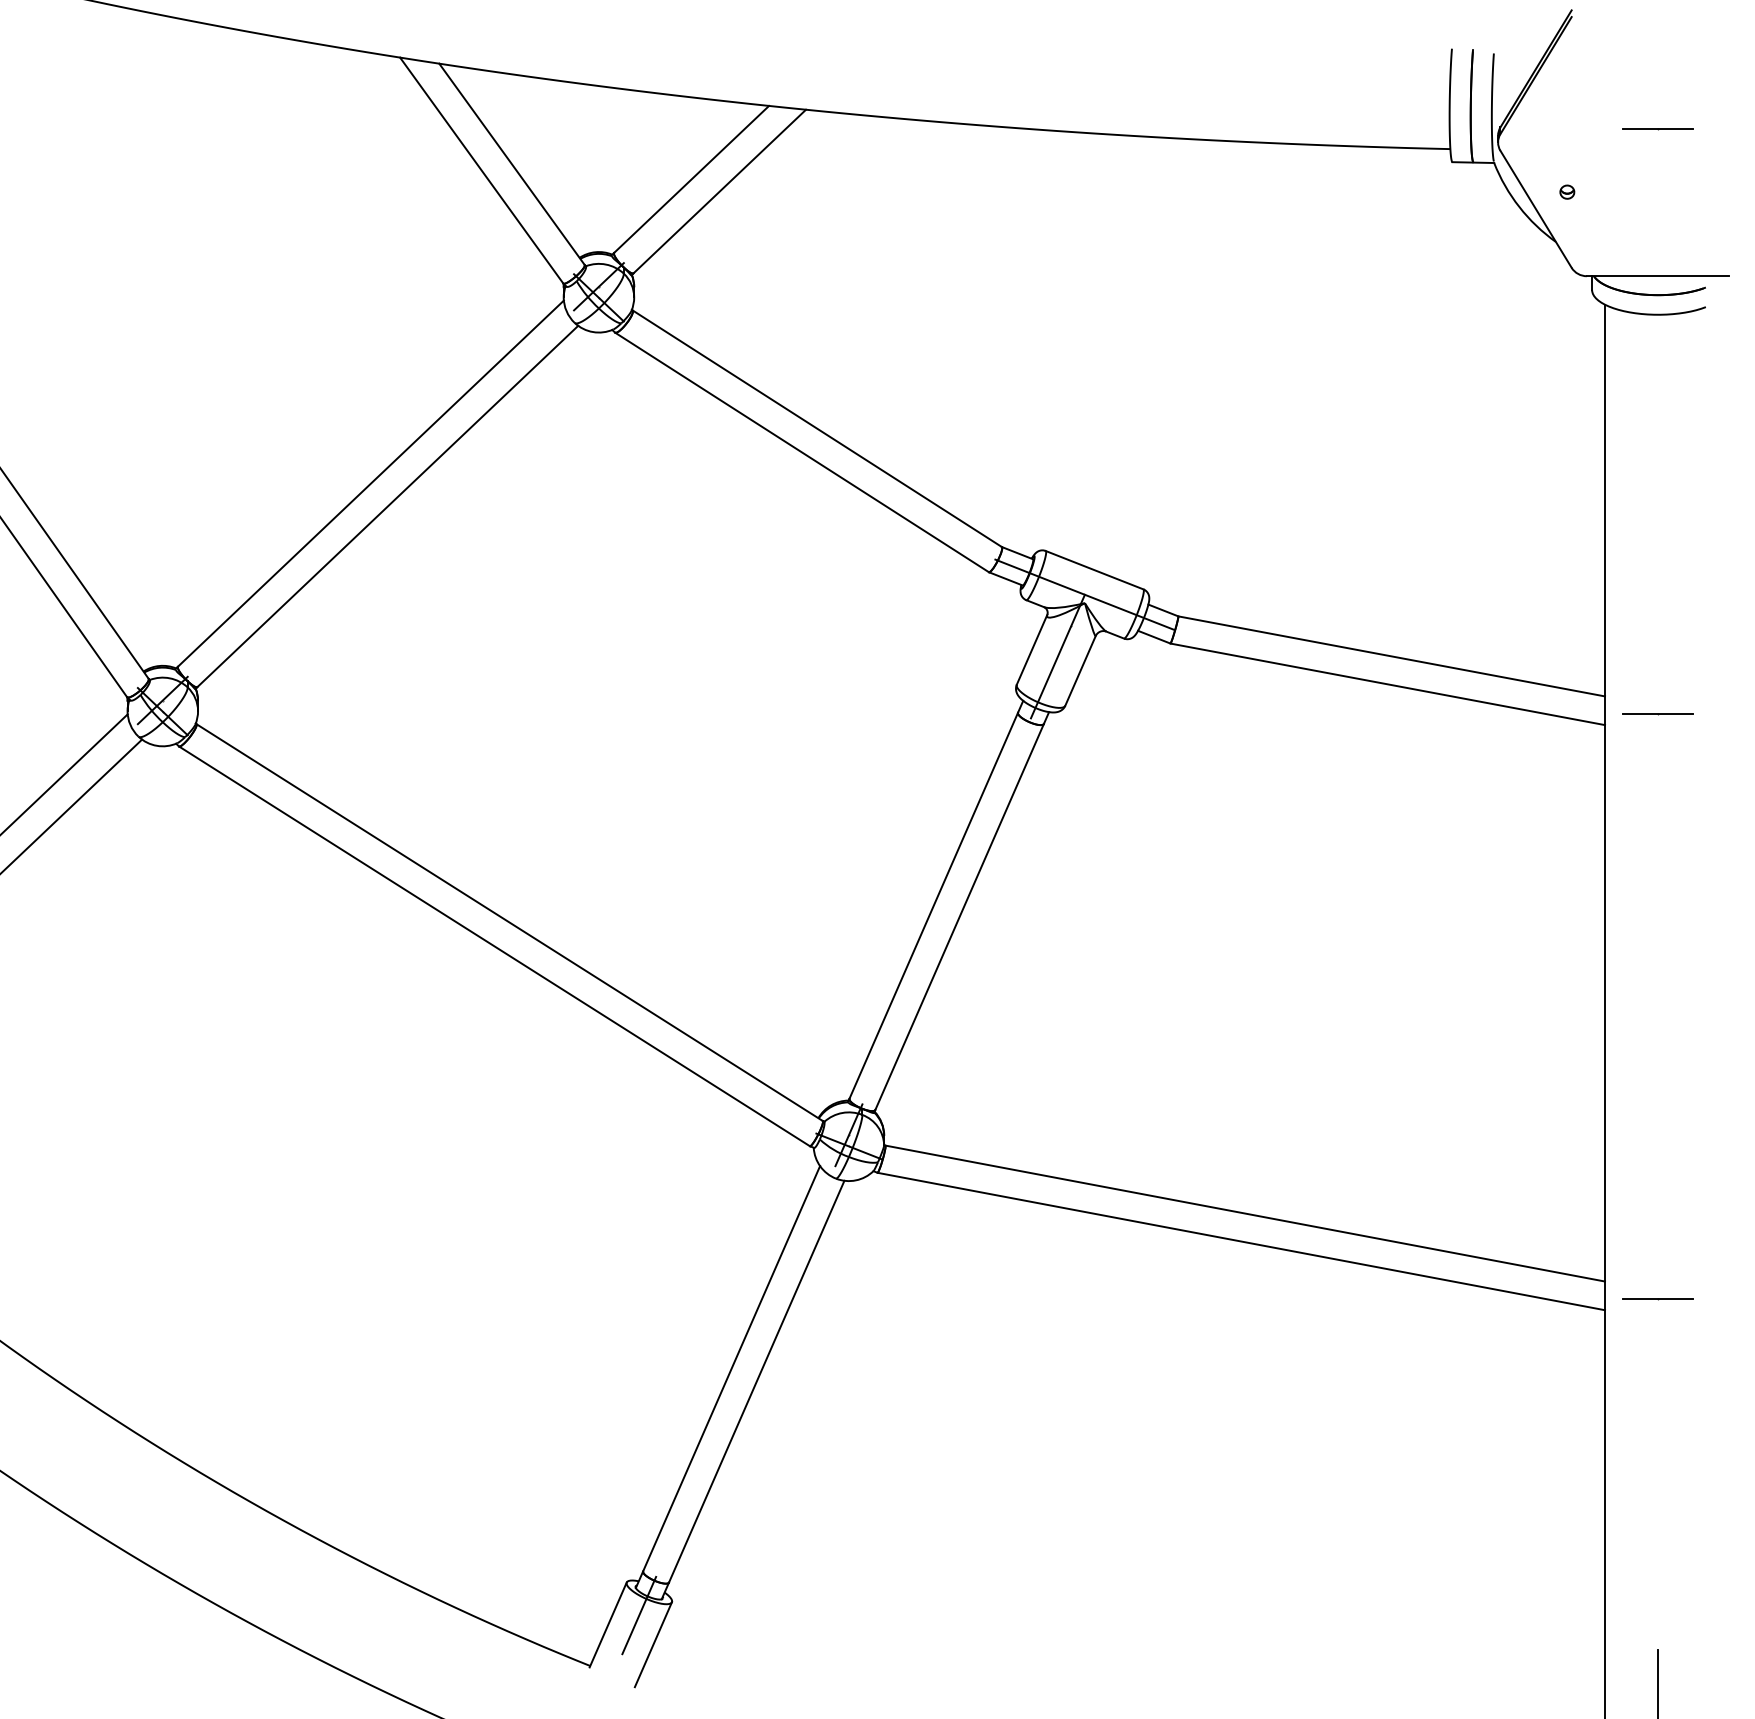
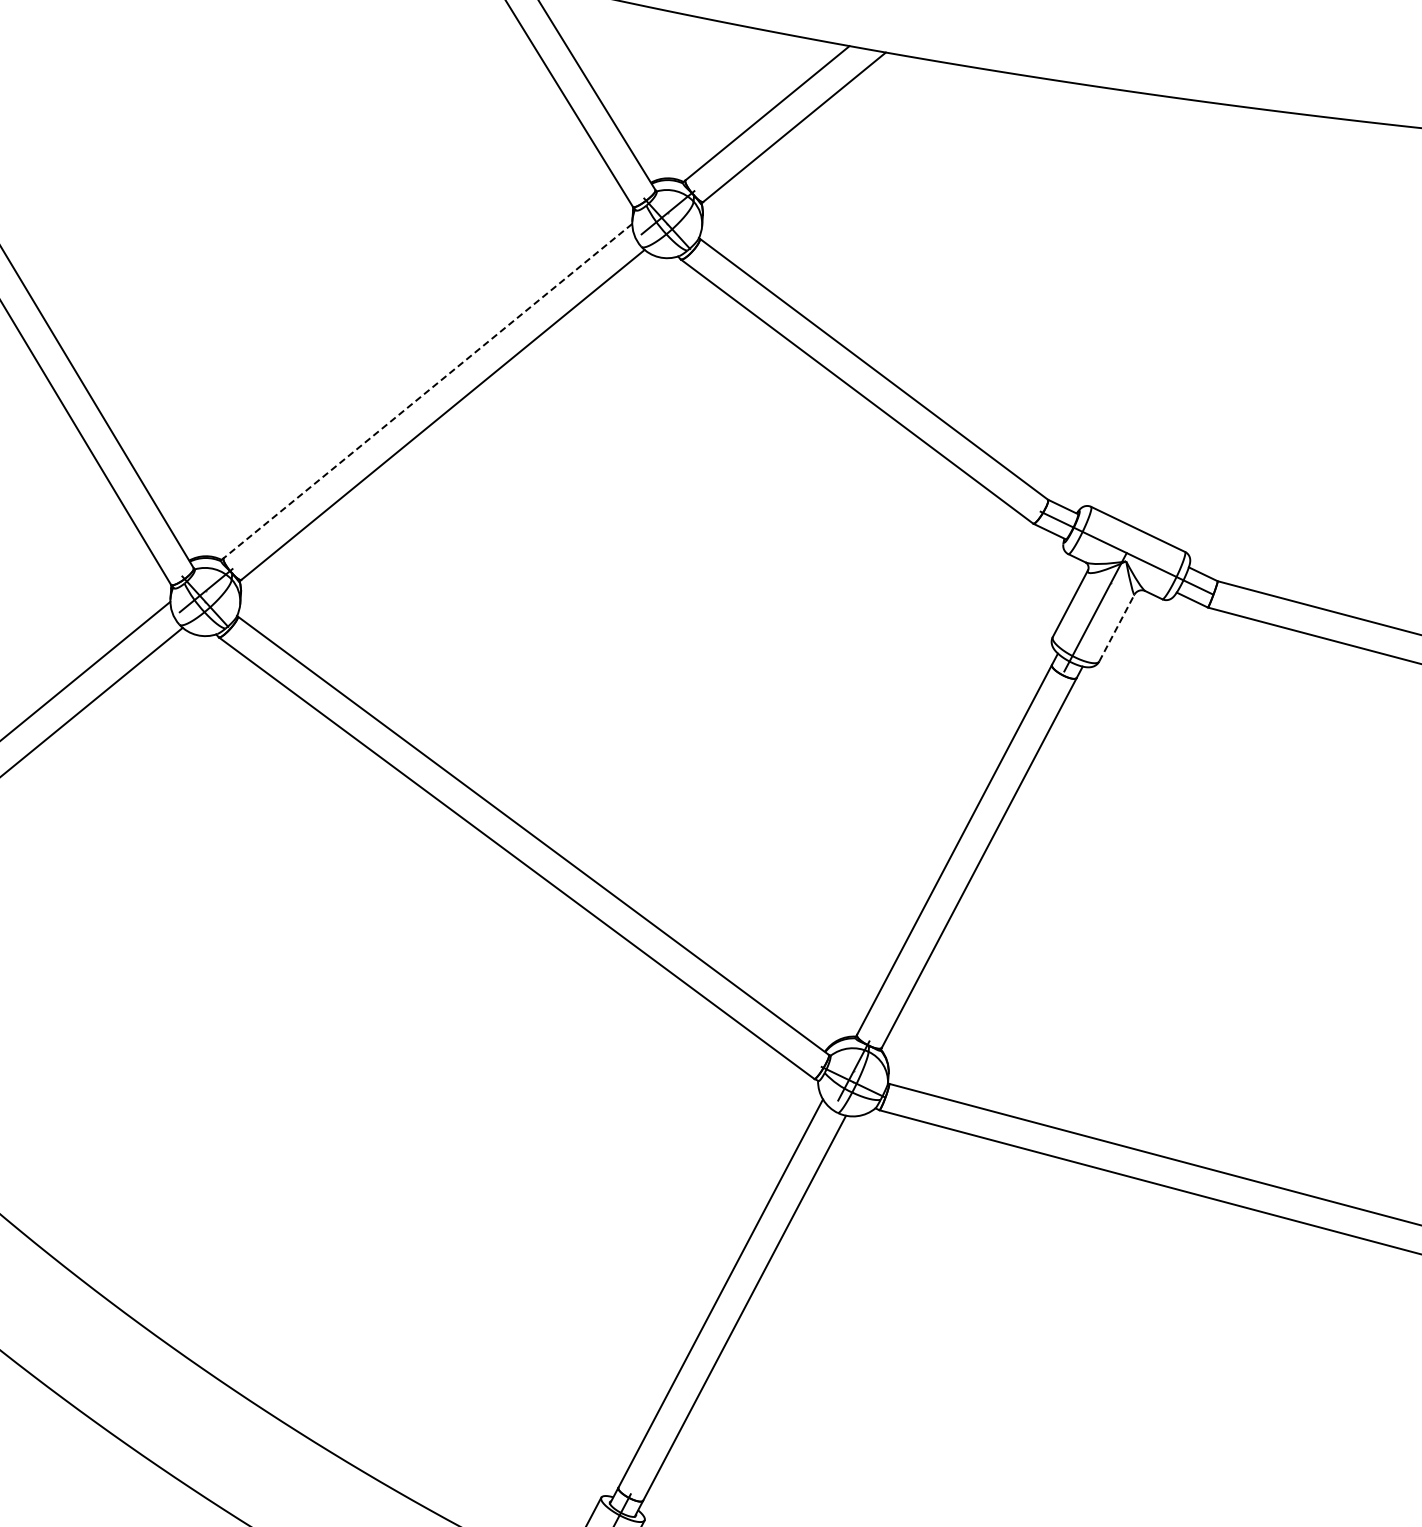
line: (370, 483) -> (427, 390), solid -> dashed
line: (1080, 670) -> (1116, 627), solid -> dashed

